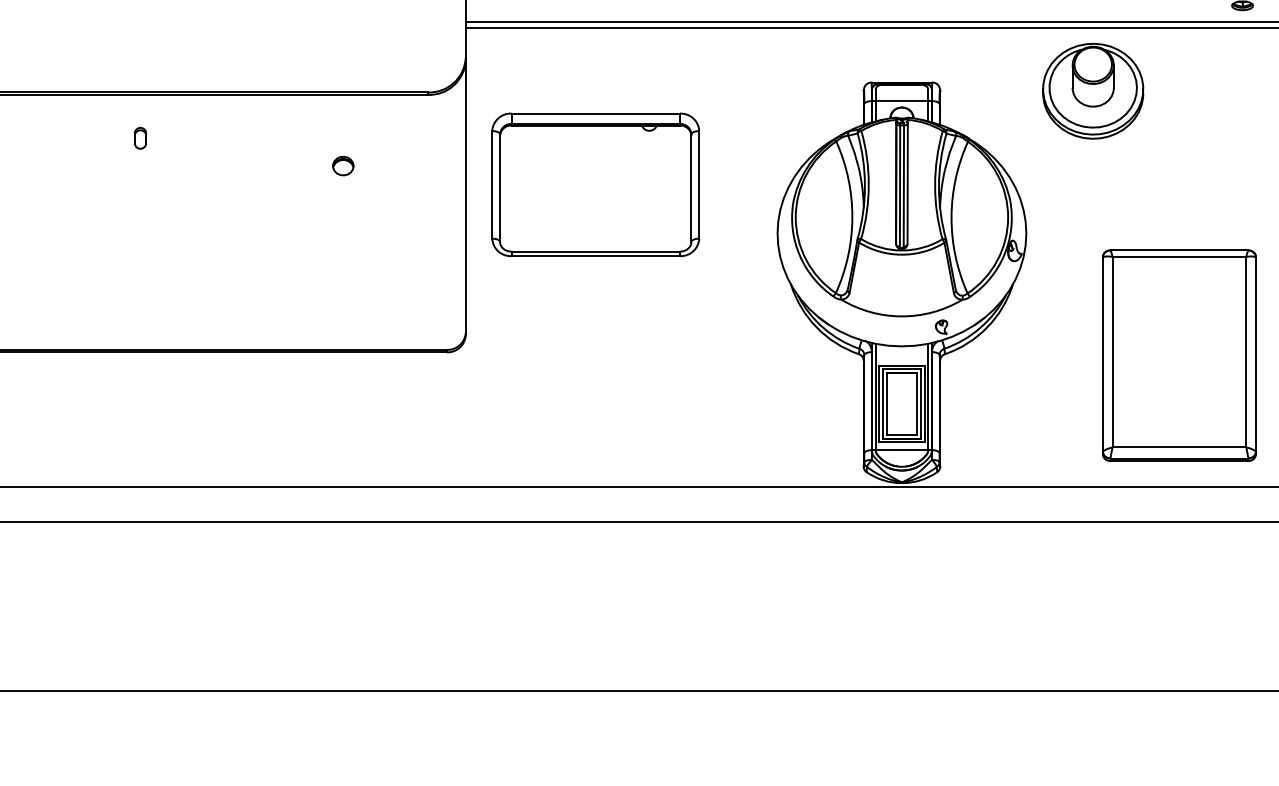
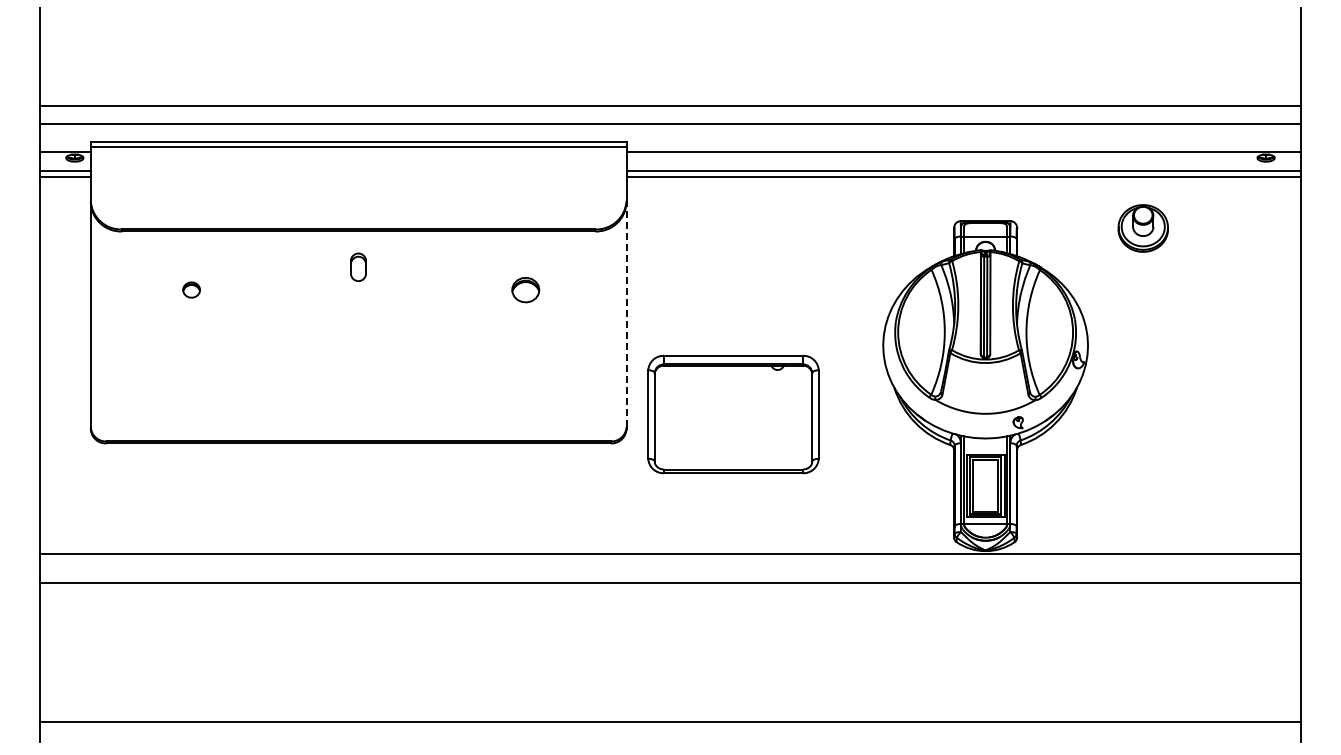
part: (1093, 91) -> (1143, 228), size x0.6
part: (140, 137) -> (358, 266), size x1.6
part: (343, 165) -> (525, 289), size x1.6
part: (595, 184) -> (733, 414), moved
line: (465, 195) -> (626, 314), solid -> dashed
part: (1178, 354) -> (1213, 445), removed

